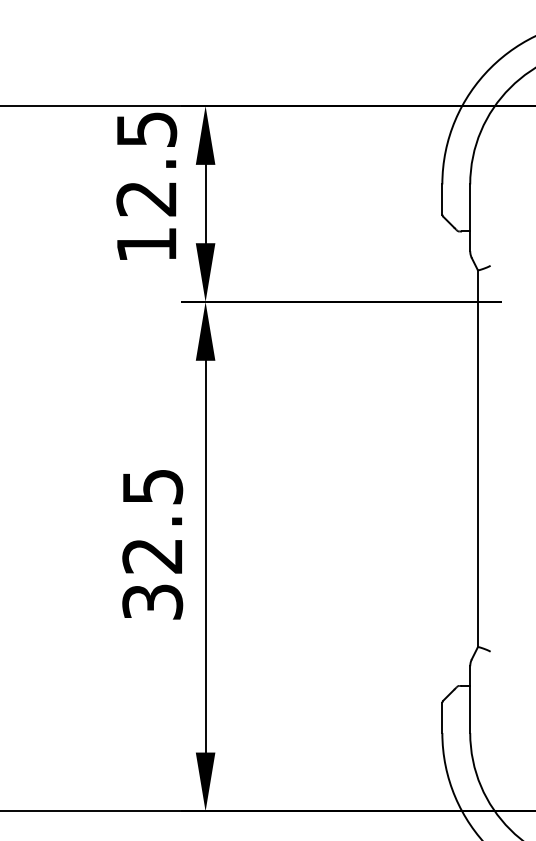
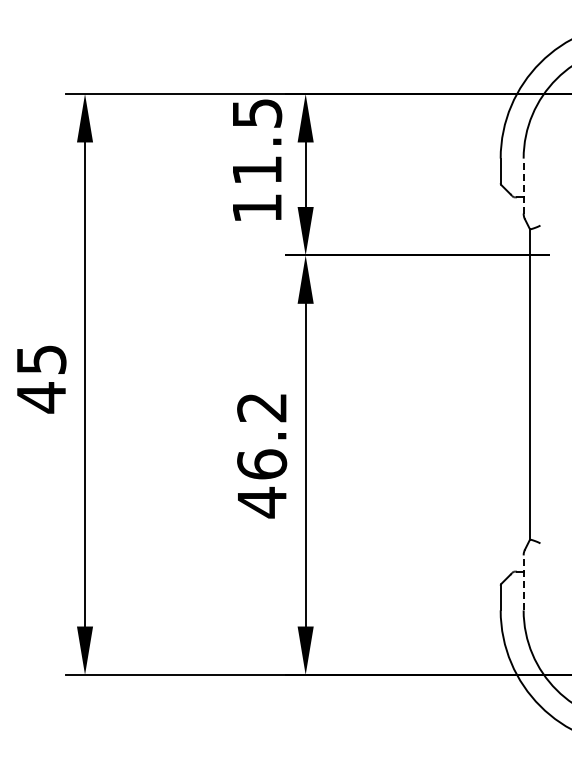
text: (145, 198) -> (256, 170), 12.5 -> 11.5
line: (470, 217) -> (523, 185), solid -> dashed
text: (153, 544) -> (262, 455), 32.5 -> 46.2
line: (470, 699) -> (523, 582), solid -> dashed

